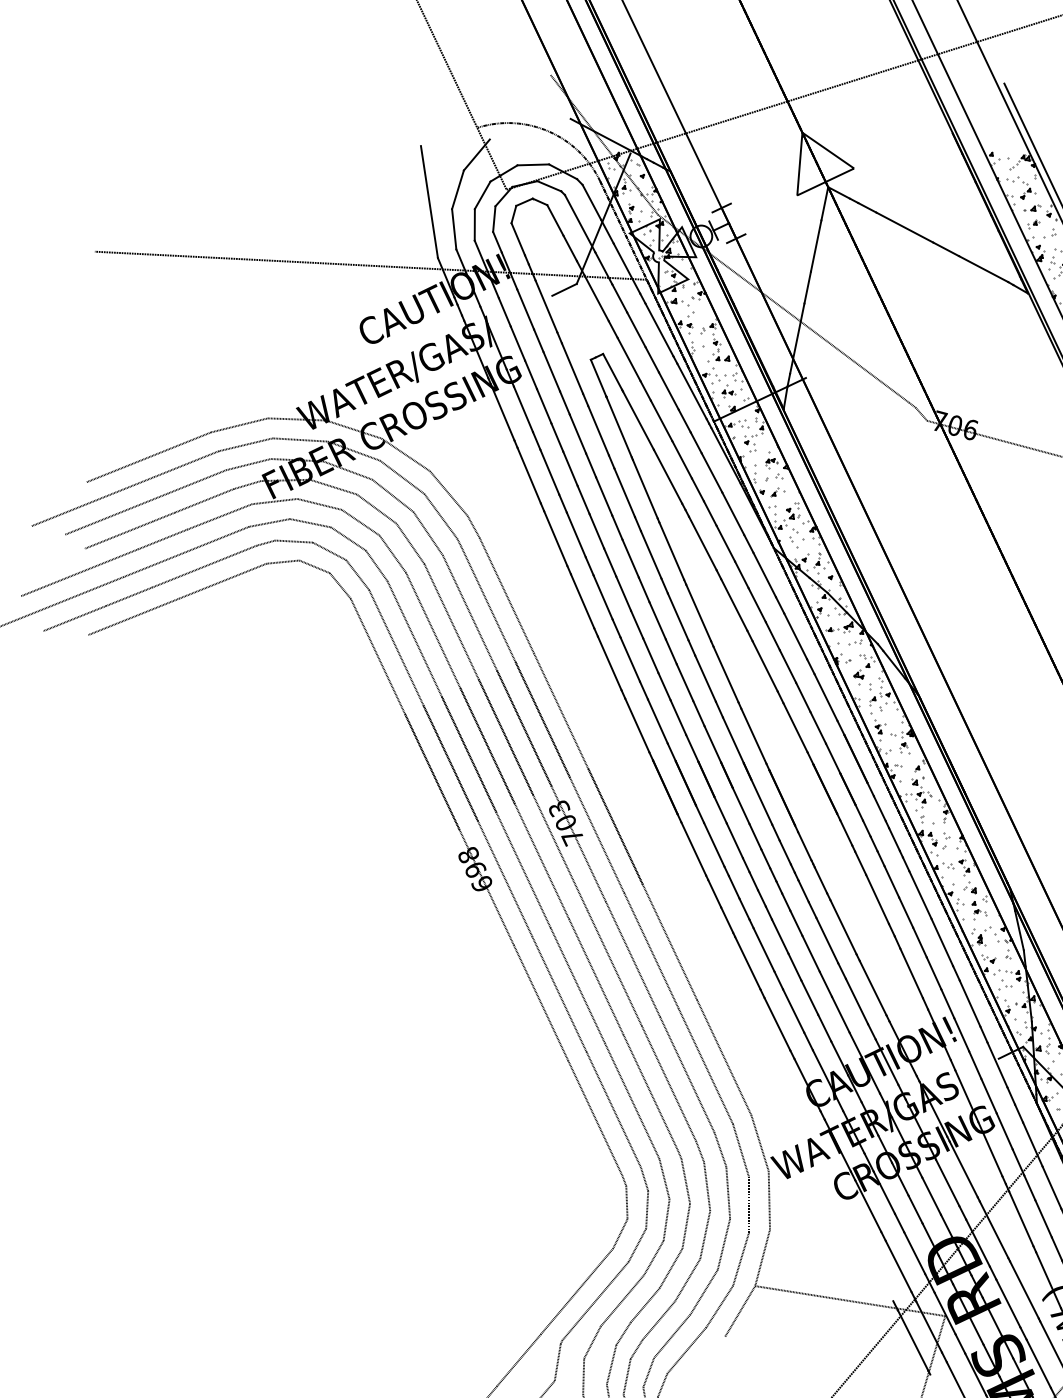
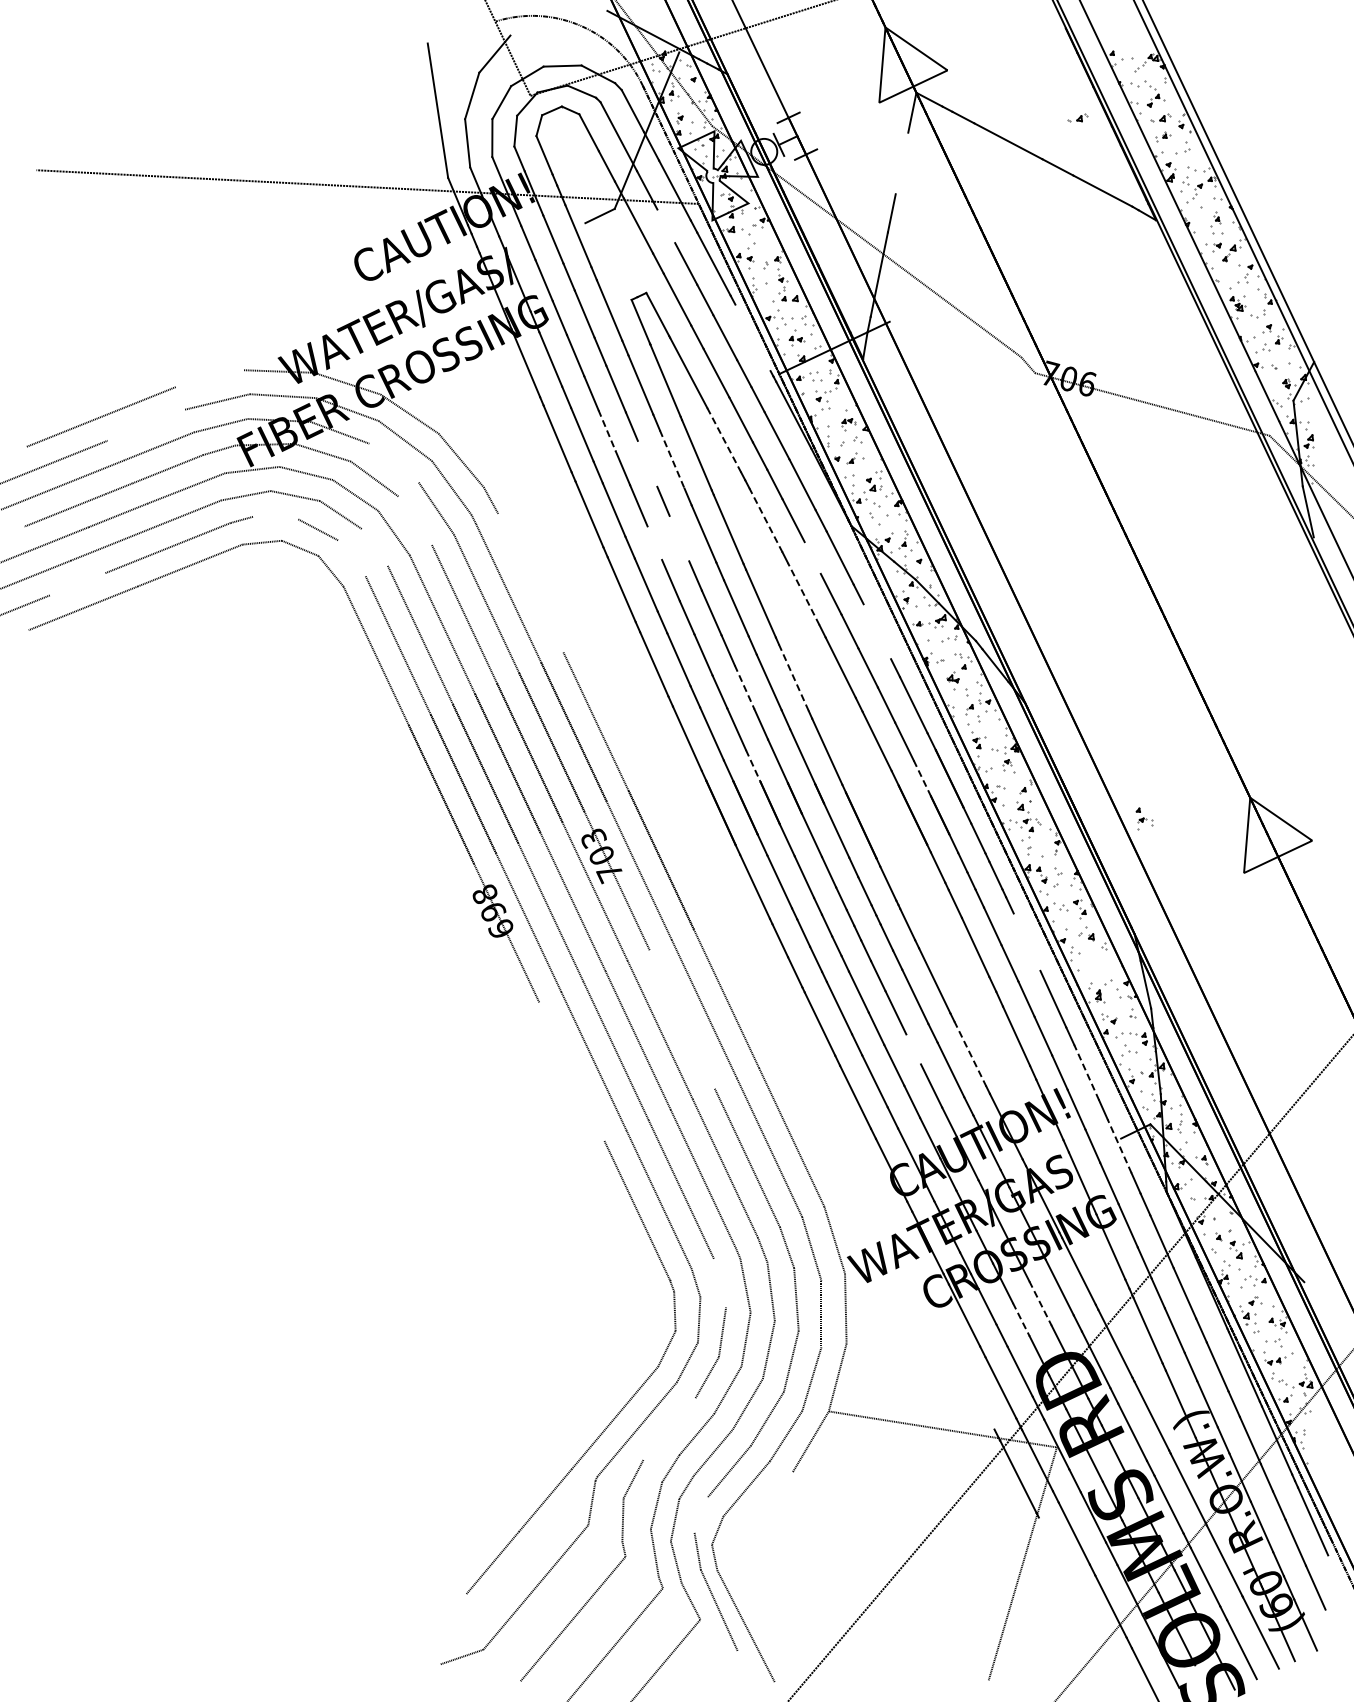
part: (962, 207) -> (1077, 117), added
line: (815, 246) -> (901, 163), removed
line: (619, 298) -> (666, 226), removed
line: (691, 391) -> (752, 337), removed
line: (239, 425) -> (210, 378), removed
line: (186, 463) -> (146, 424), removed
line: (570, 469) -> (607, 431), solid -> dashed
line: (668, 476) -> (724, 440), solid -> dashed
line: (624, 492) -> (672, 459), solid -> dashed
line: (392, 495) -> (393, 462), removed
line: (604, 496) -> (647, 463), removed
line: (294, 541) -> (275, 517), removed
line: (702, 542) -> (765, 519), solid -> dashed
line: (409, 543) -> (414, 520), removed
line: (630, 558) -> (679, 538), removed
line: (609, 561) -> (654, 542), removed
line: (376, 565) -> (374, 546), removed
line: (741, 574) -> (812, 557), removed
line: (357, 575) -> (351, 558), removed
line: (506, 595) -> (530, 582), removed
line: (129, 596) -> (77, 584), removed
line: (734, 605) -> (803, 594), solid -> dashed
line: (795, 636) -> (877, 631), removed
line: (725, 674) -> (793, 677), solid -> dashed
line: (684, 682) -> (744, 687), solid -> dashed
line: (692, 748) -> (753, 766), solid -> dashed
line: (833, 758) -> (922, 778), solid -> dashed
line: (919, 894) -> (1026, 941), removed
part: (979, 910) -> (1144, 818), moved
line: (632, 959) -> (681, 1019), removed
line: (825, 984) -> (913, 1049), removed
line: (873, 988) -> (970, 1054), solid -> dashed
line: (540, 1002) -> (571, 1071), removed
line: (969, 1003) -> (1086, 1072), solid -> dashed
line: (997, 1064) -> (1119, 1145), solid -> dashed
line: (664, 1178) -> (719, 1282), removed
line: (931, 1196) -> (1040, 1303), solid -> dashed
line: (915, 1209) -> (1021, 1319), solid -> dashed
line: (622, 1300) -> (669, 1428), removed
line: (648, 1372) -> (700, 1514), removed

